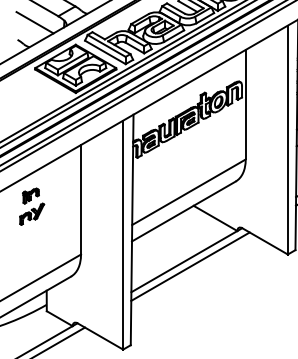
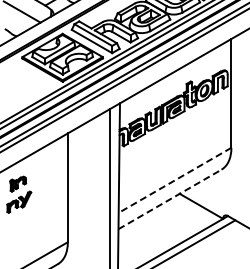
line: (188, 192) -> (174, 180), solid -> dashed
line: (183, 211) -> (169, 199), solid -> dashed

